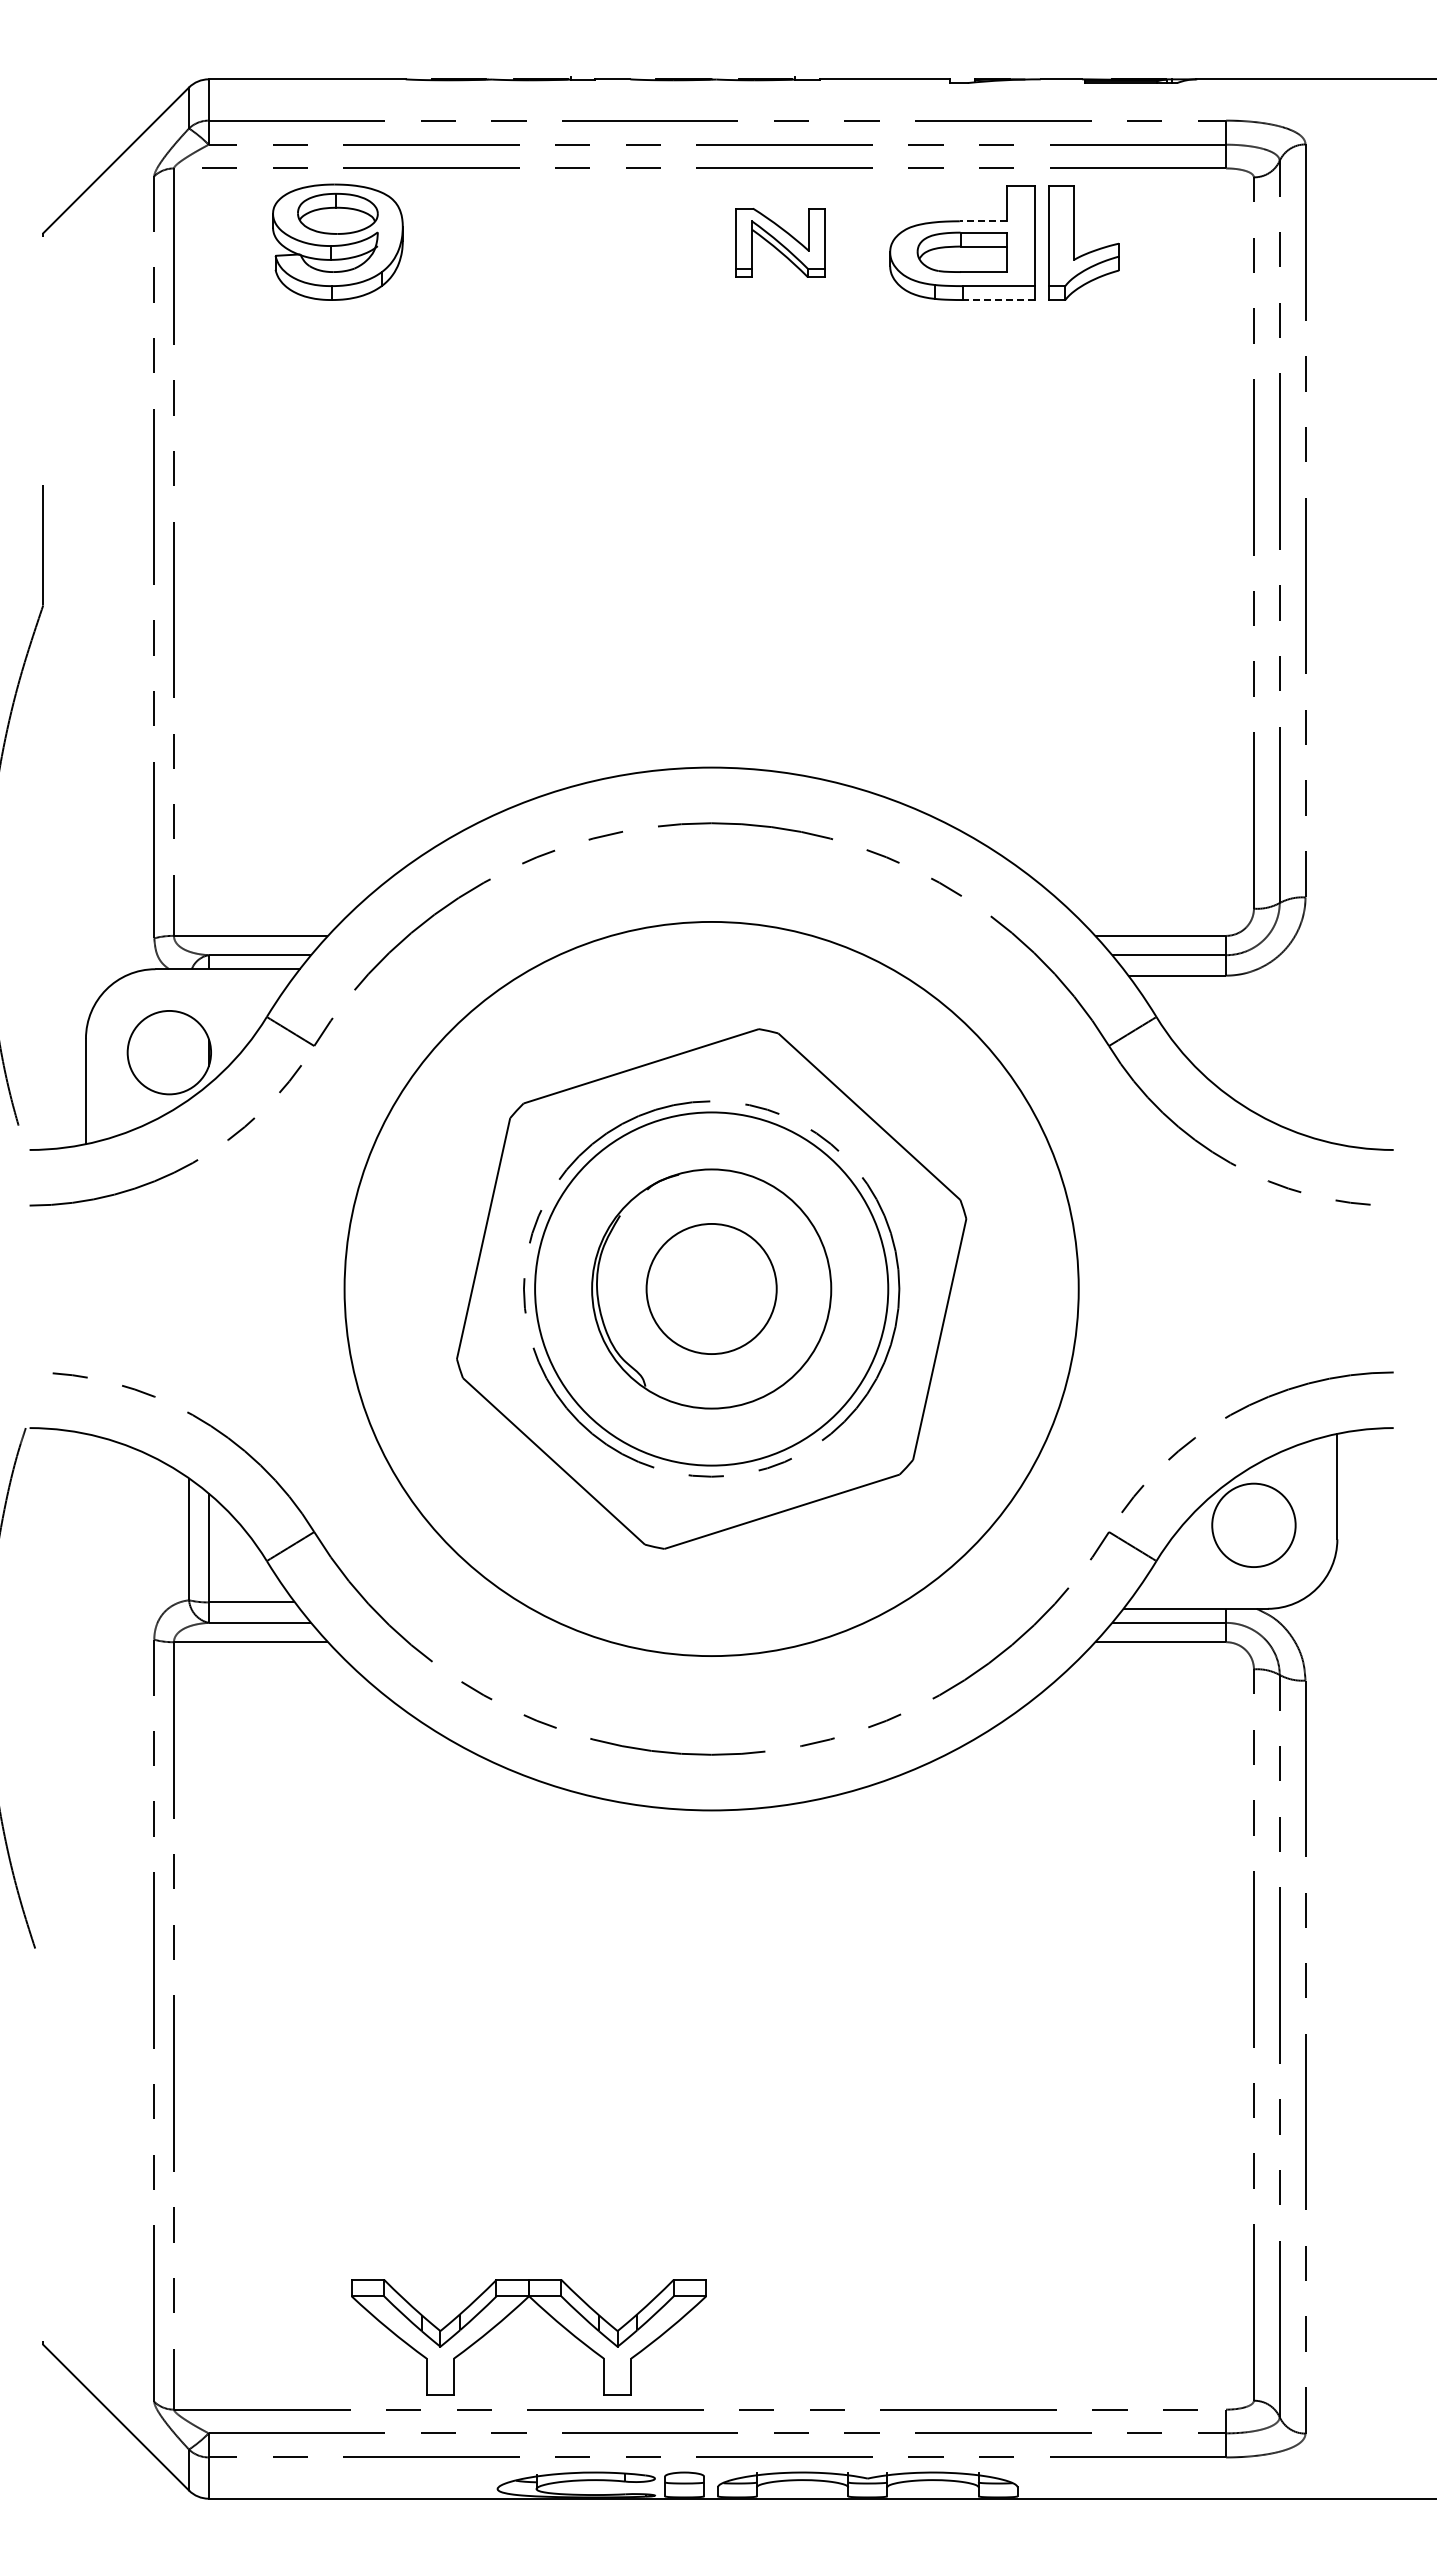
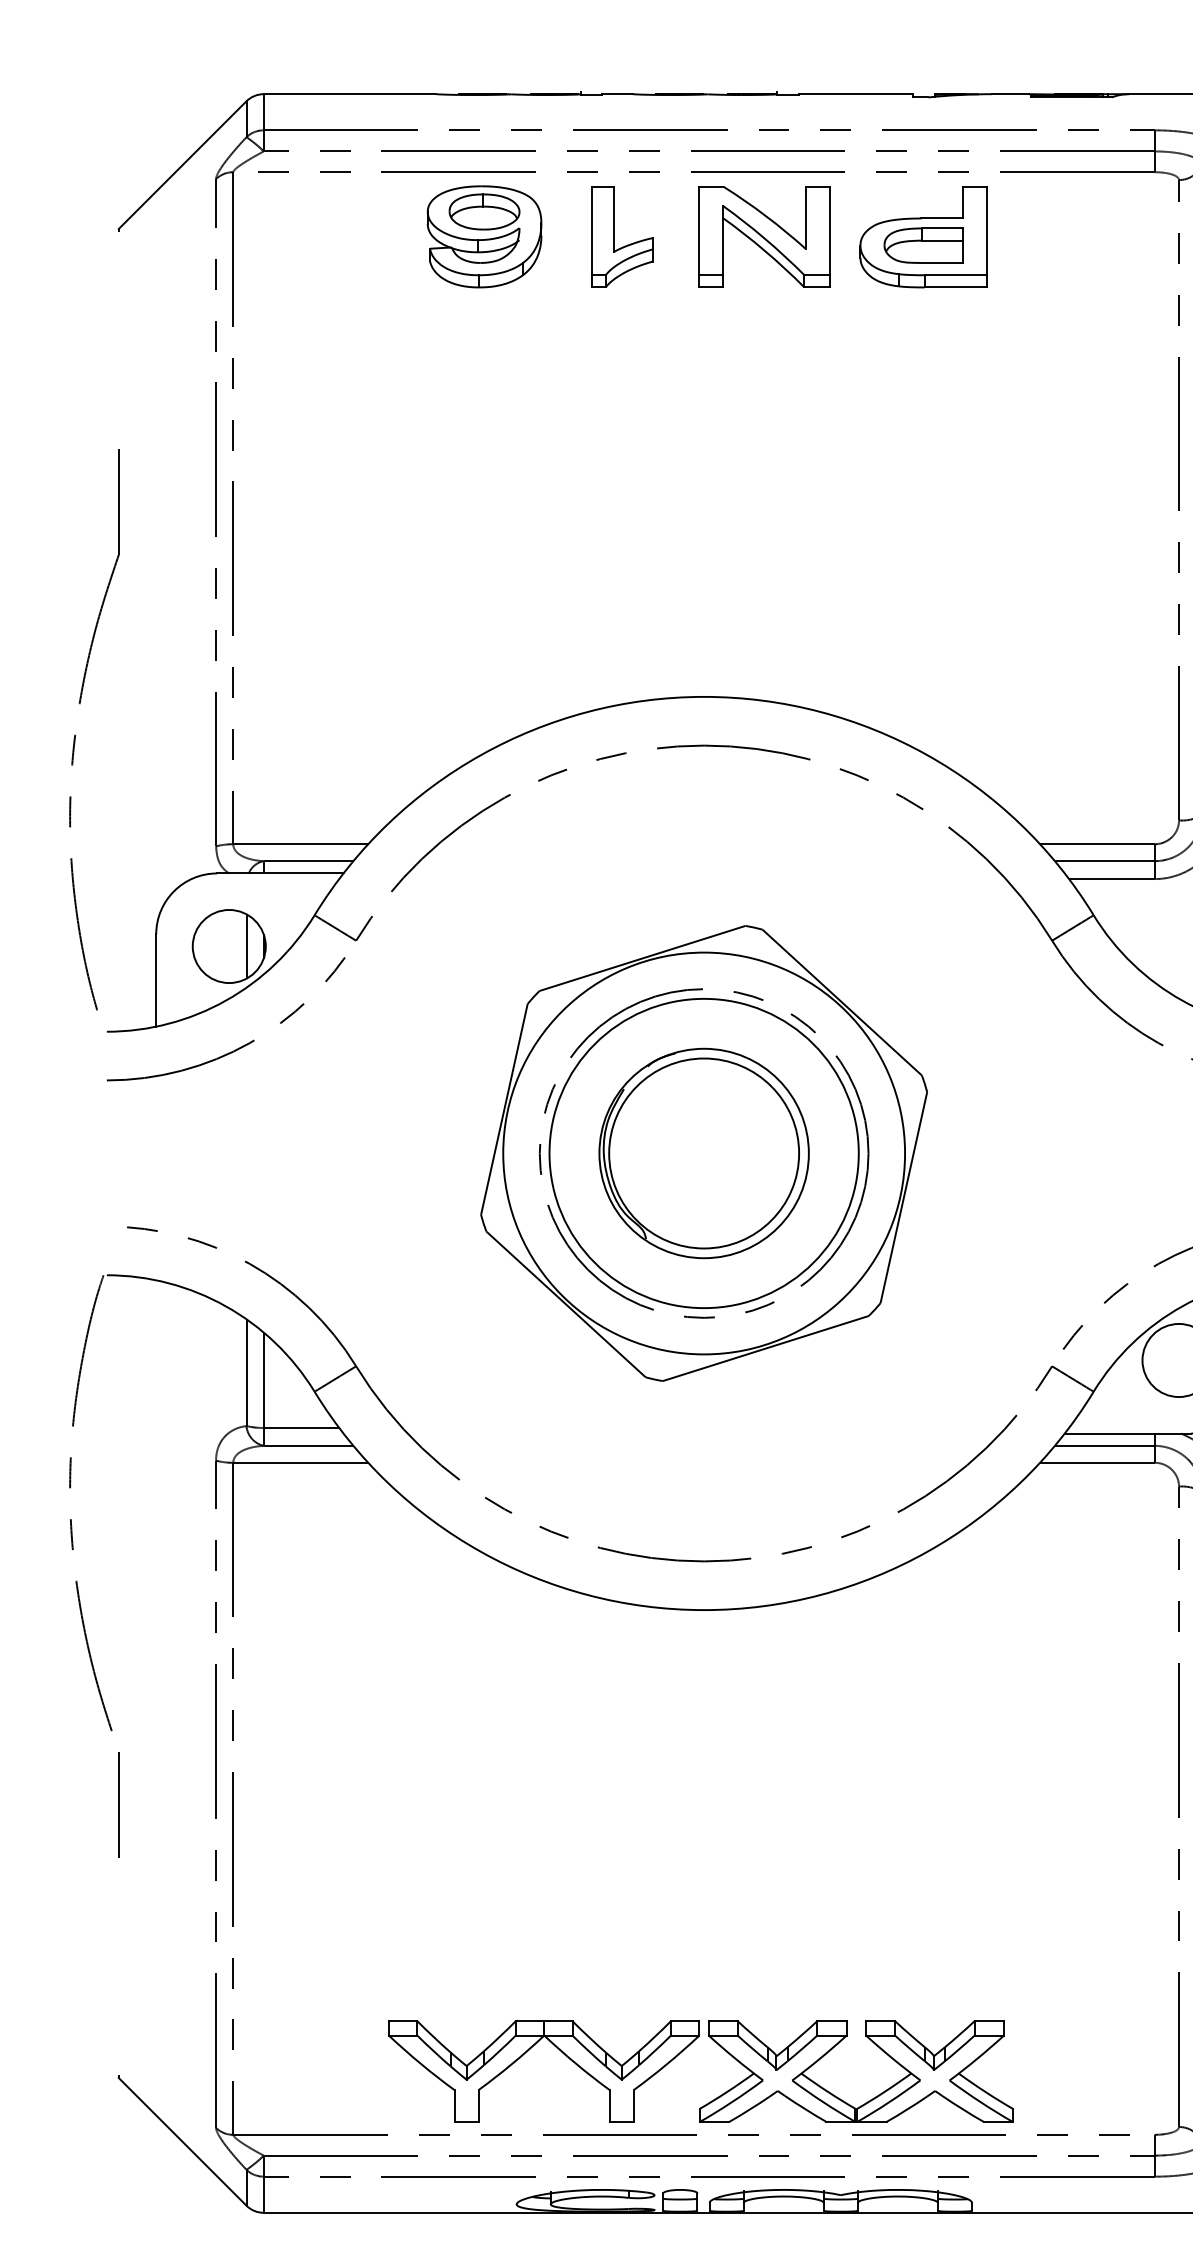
line: (983, 221) -> (942, 218), dashed -> solid
part: (337, 241) -> (484, 236), moved
part: (780, 242) -> (764, 237), size x1.67
part: (1074, 242) -> (613, 237), moved
line: (999, 300) -> (956, 287), dashed -> solid
line: (189, 1052) -> (246, 946), added
circle: (711, 1288) -> (704, 1153), size x0.62
circle: (711, 1288) -> (704, 1153), size x1.67
line: (43, 2032) -> (119, 1804), added
part: (869, 2369) -> (842, 2099), added

